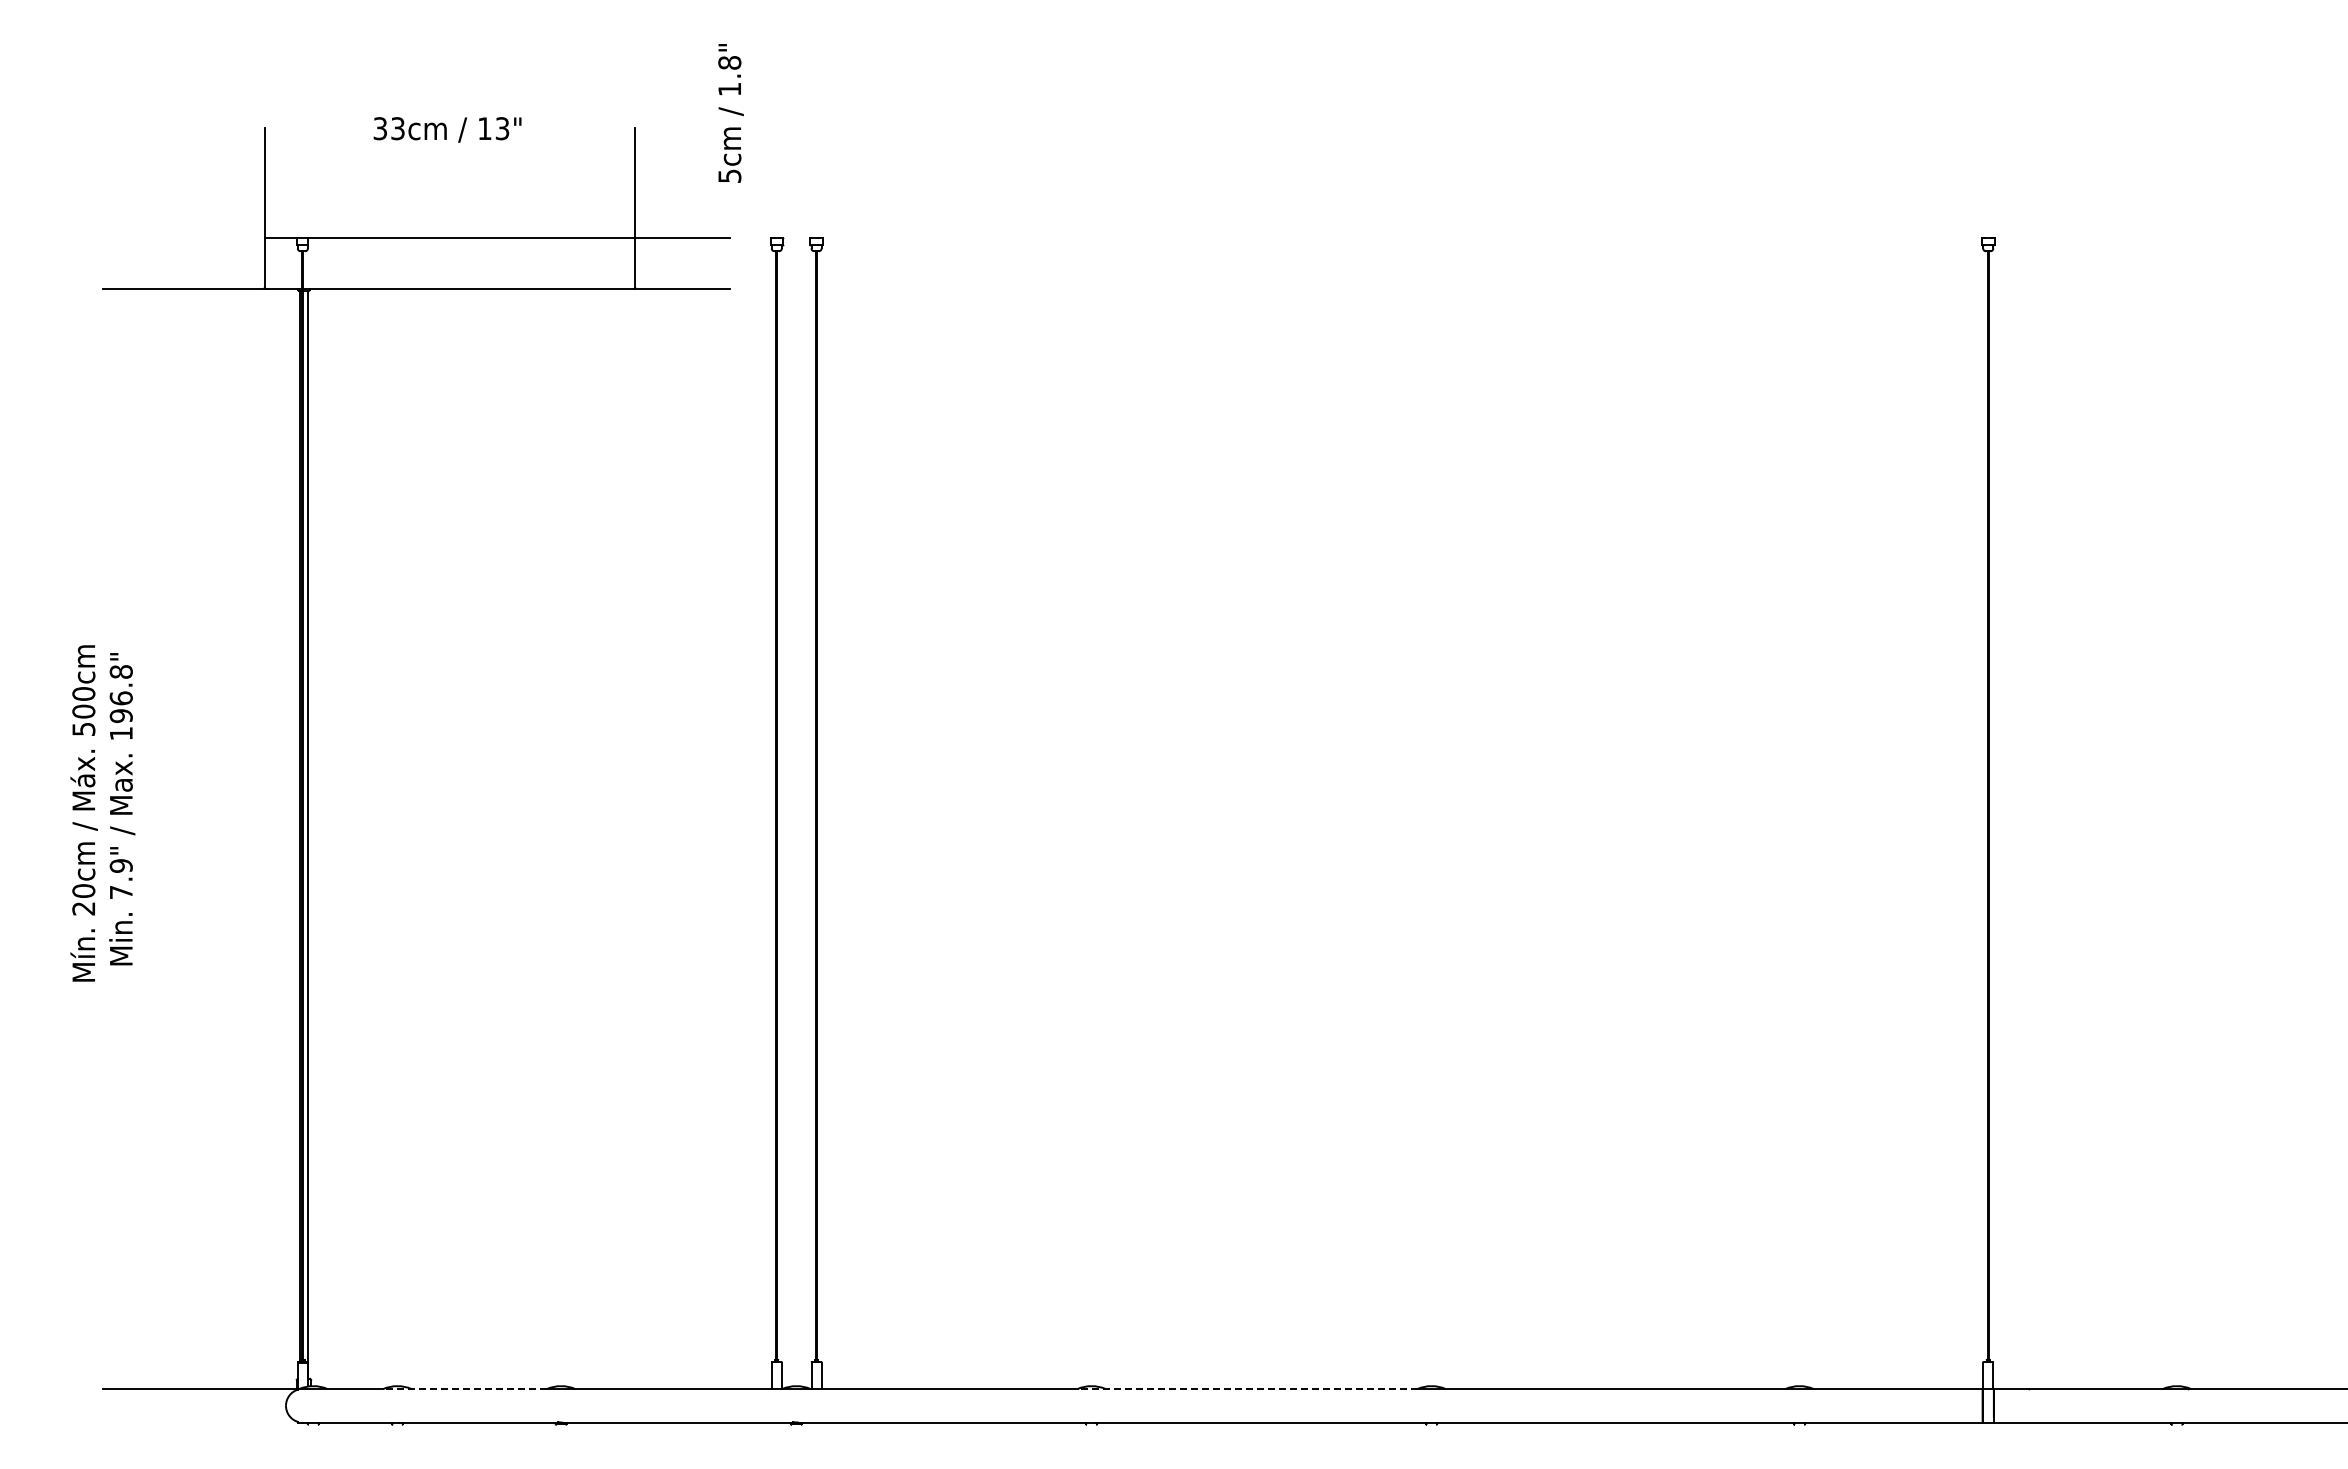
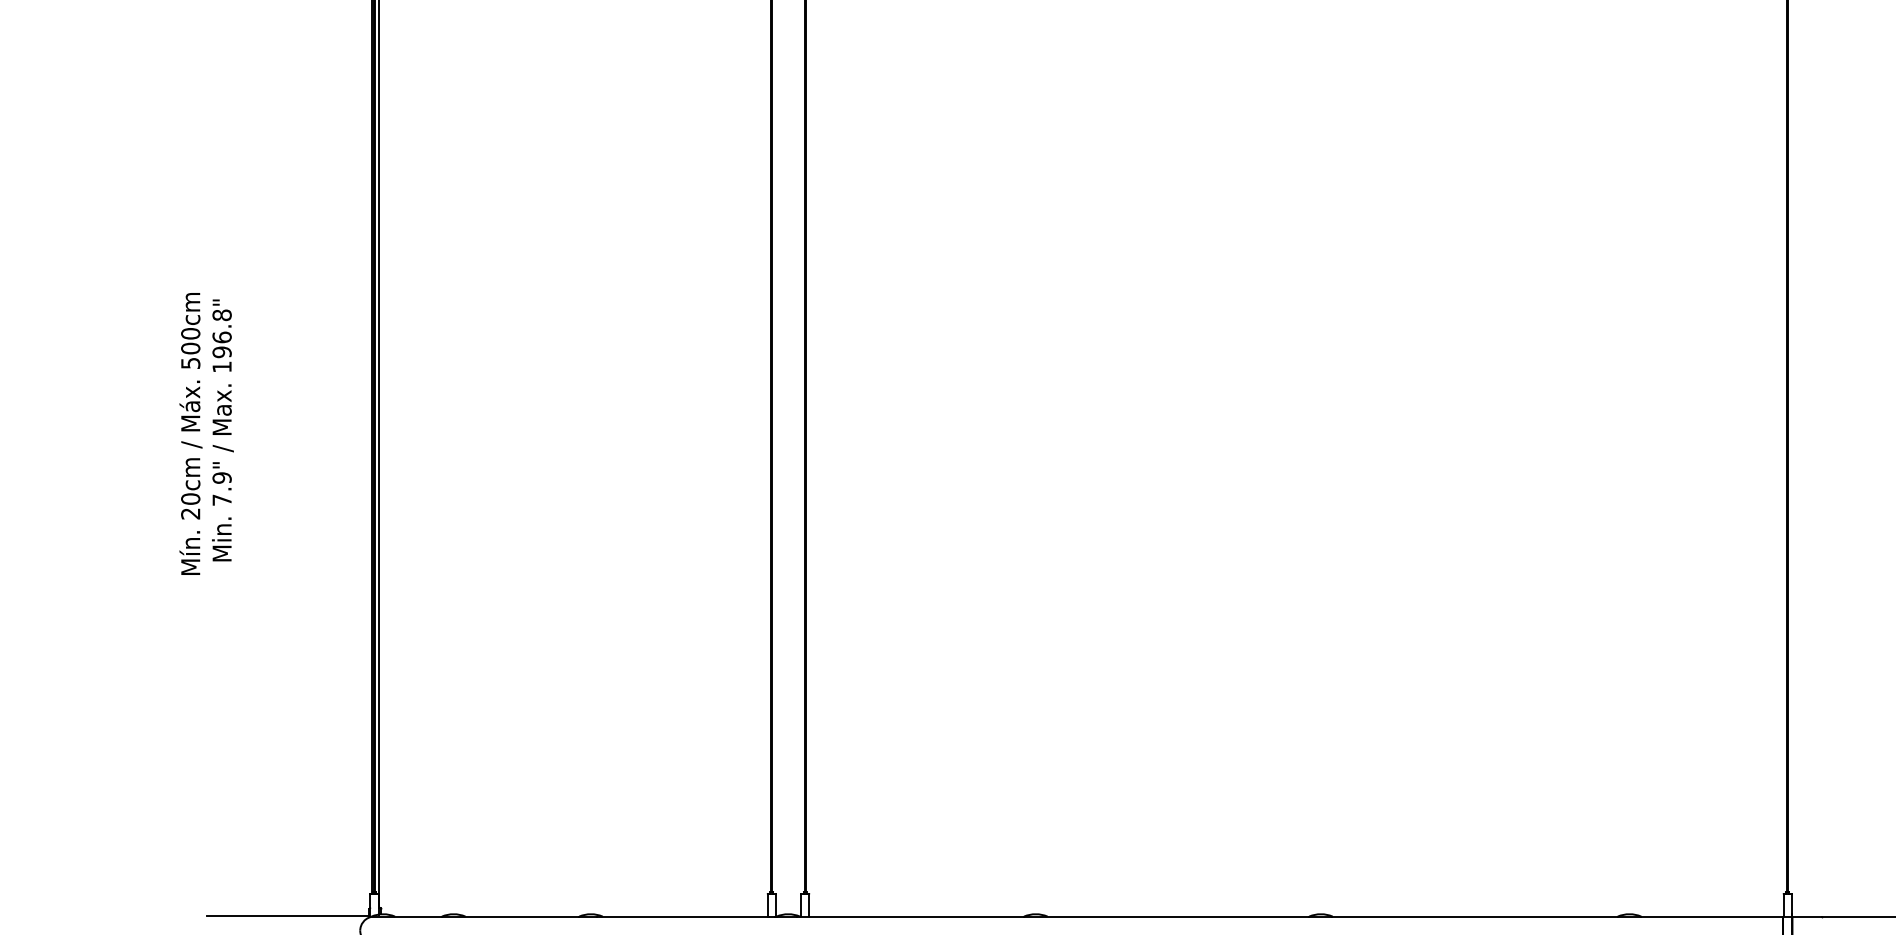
line: (465, 1388) -> (510, 916), dashed -> solid
line: (1247, 1388) -> (1166, 916), dashed -> solid

